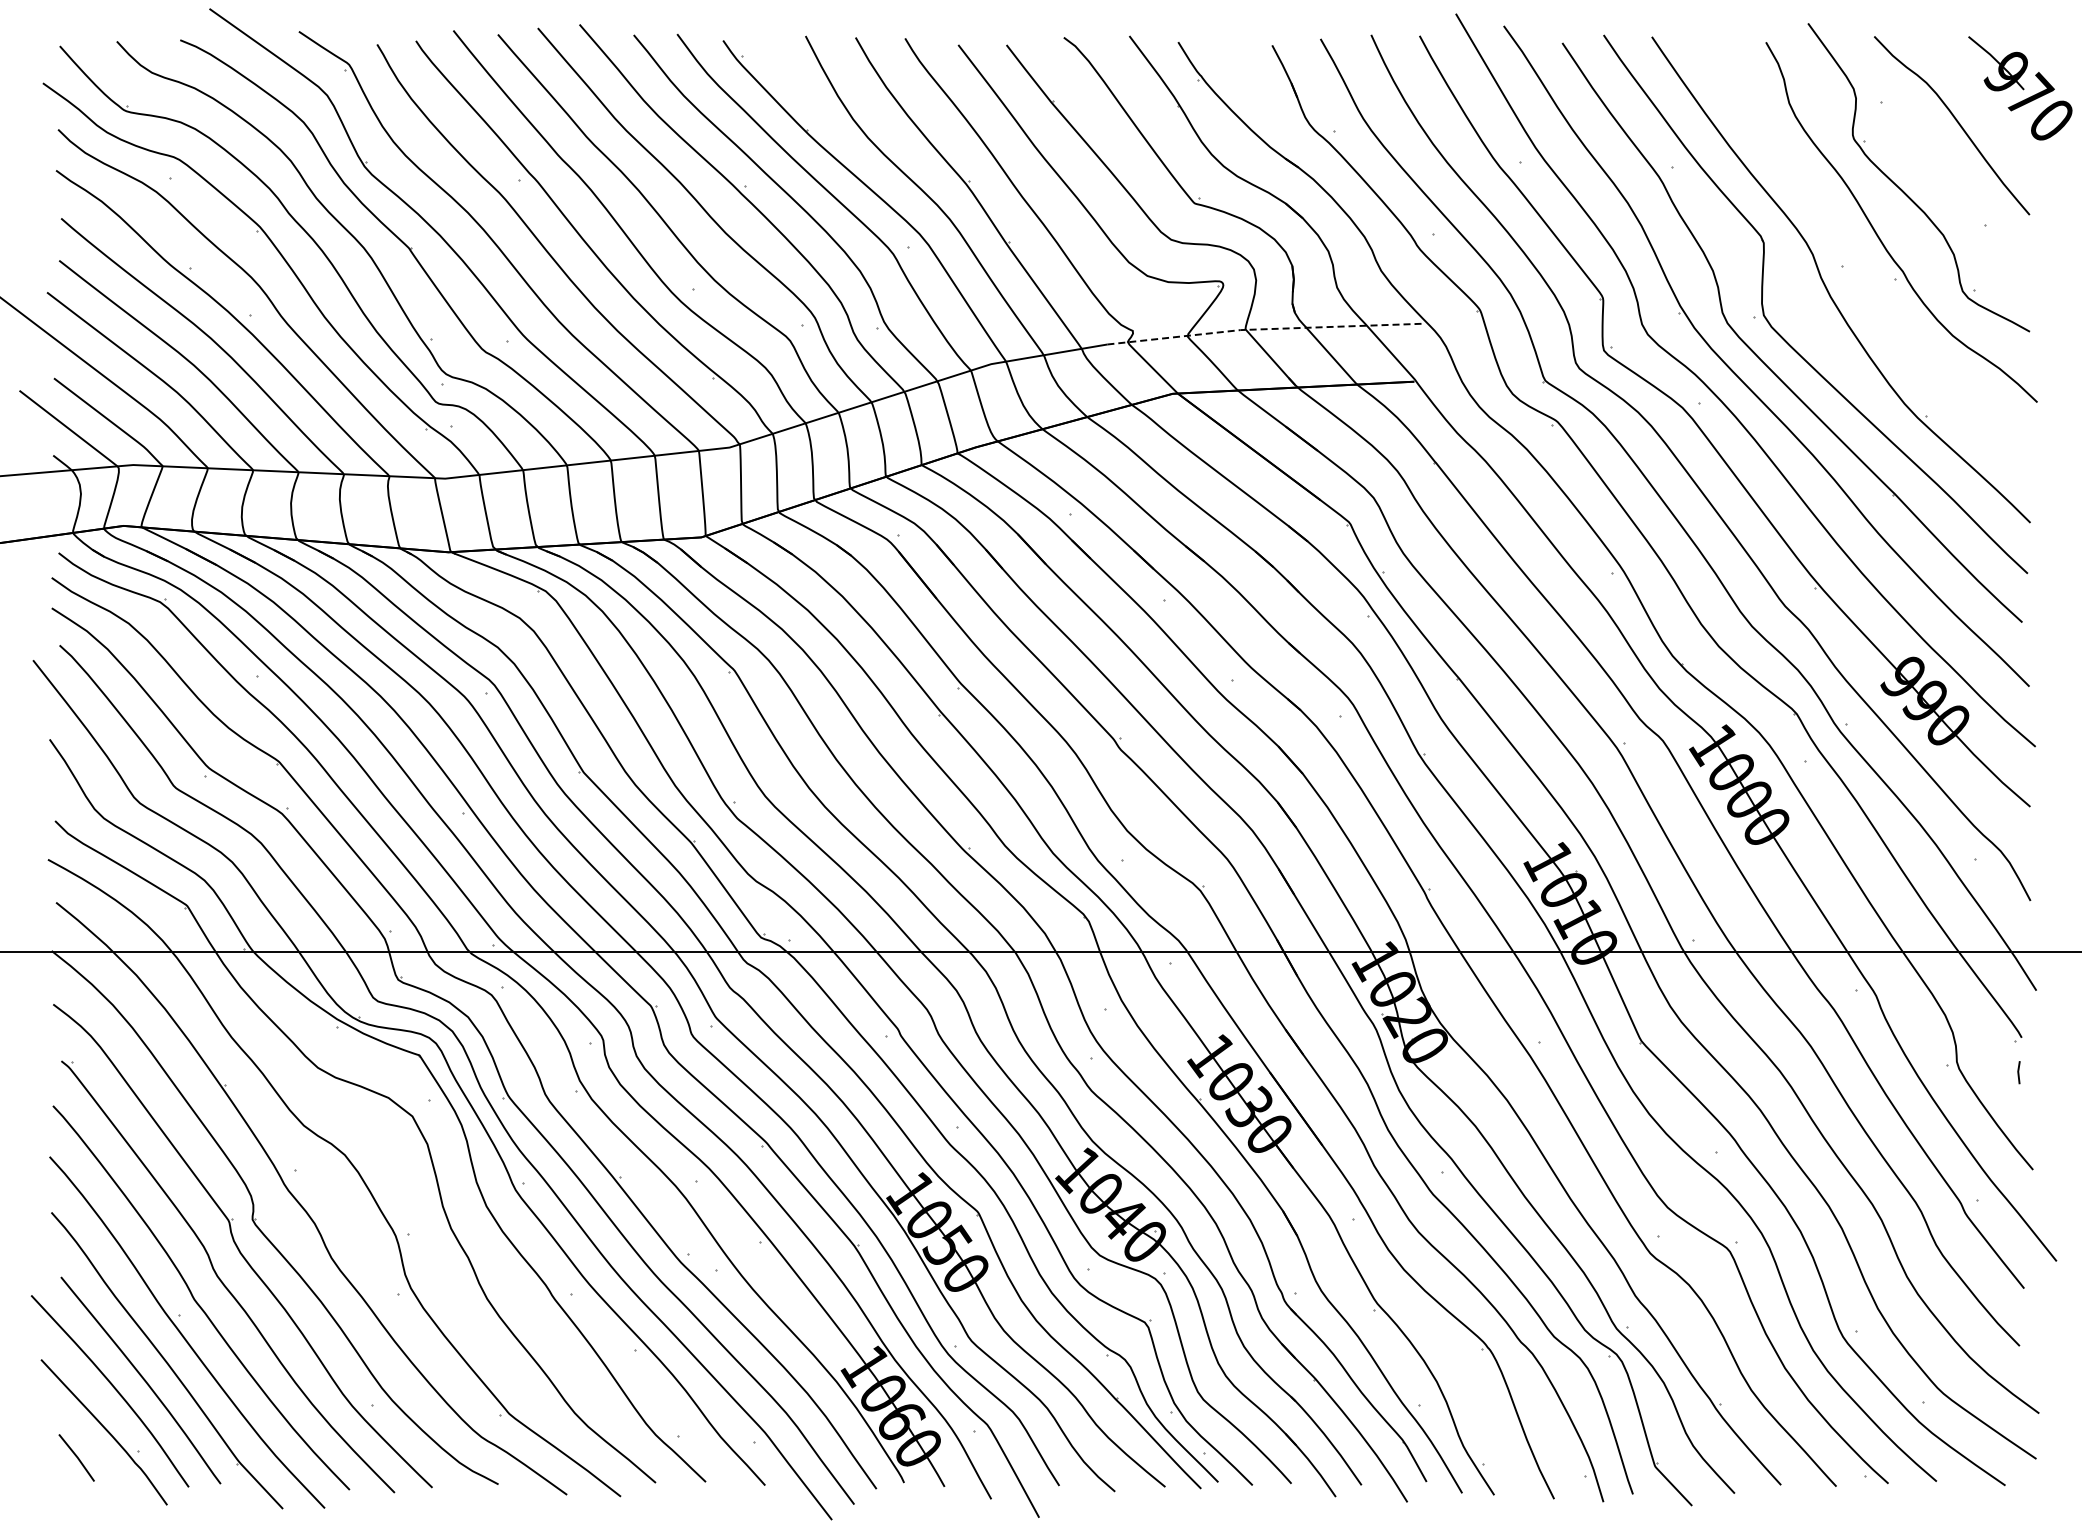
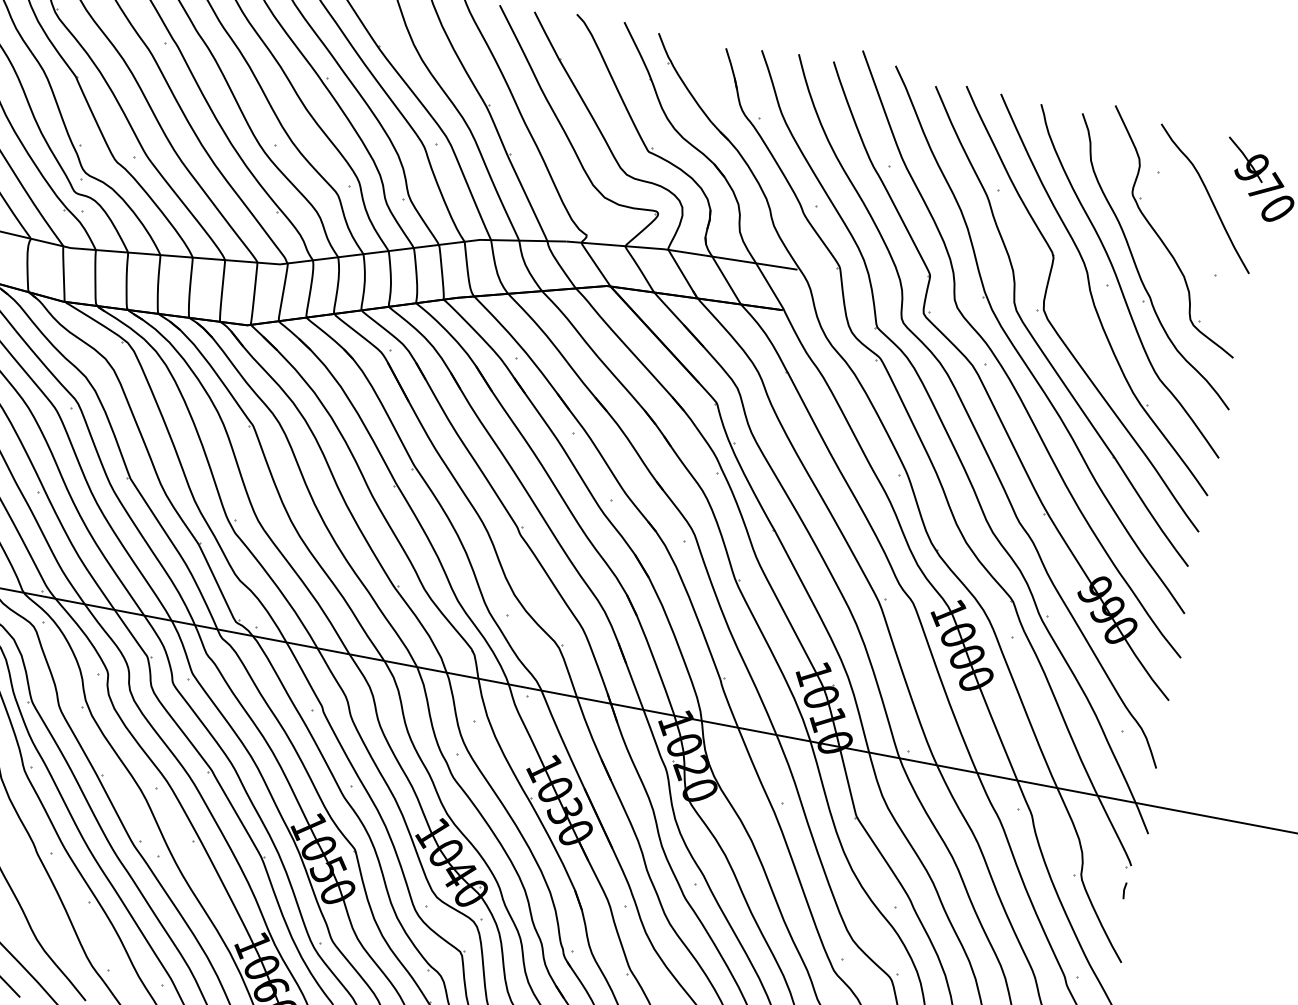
curve: (1859, 261) -> (1120, 284), added
line: (1265, 329) -> (682, 252), dashed -> solid

